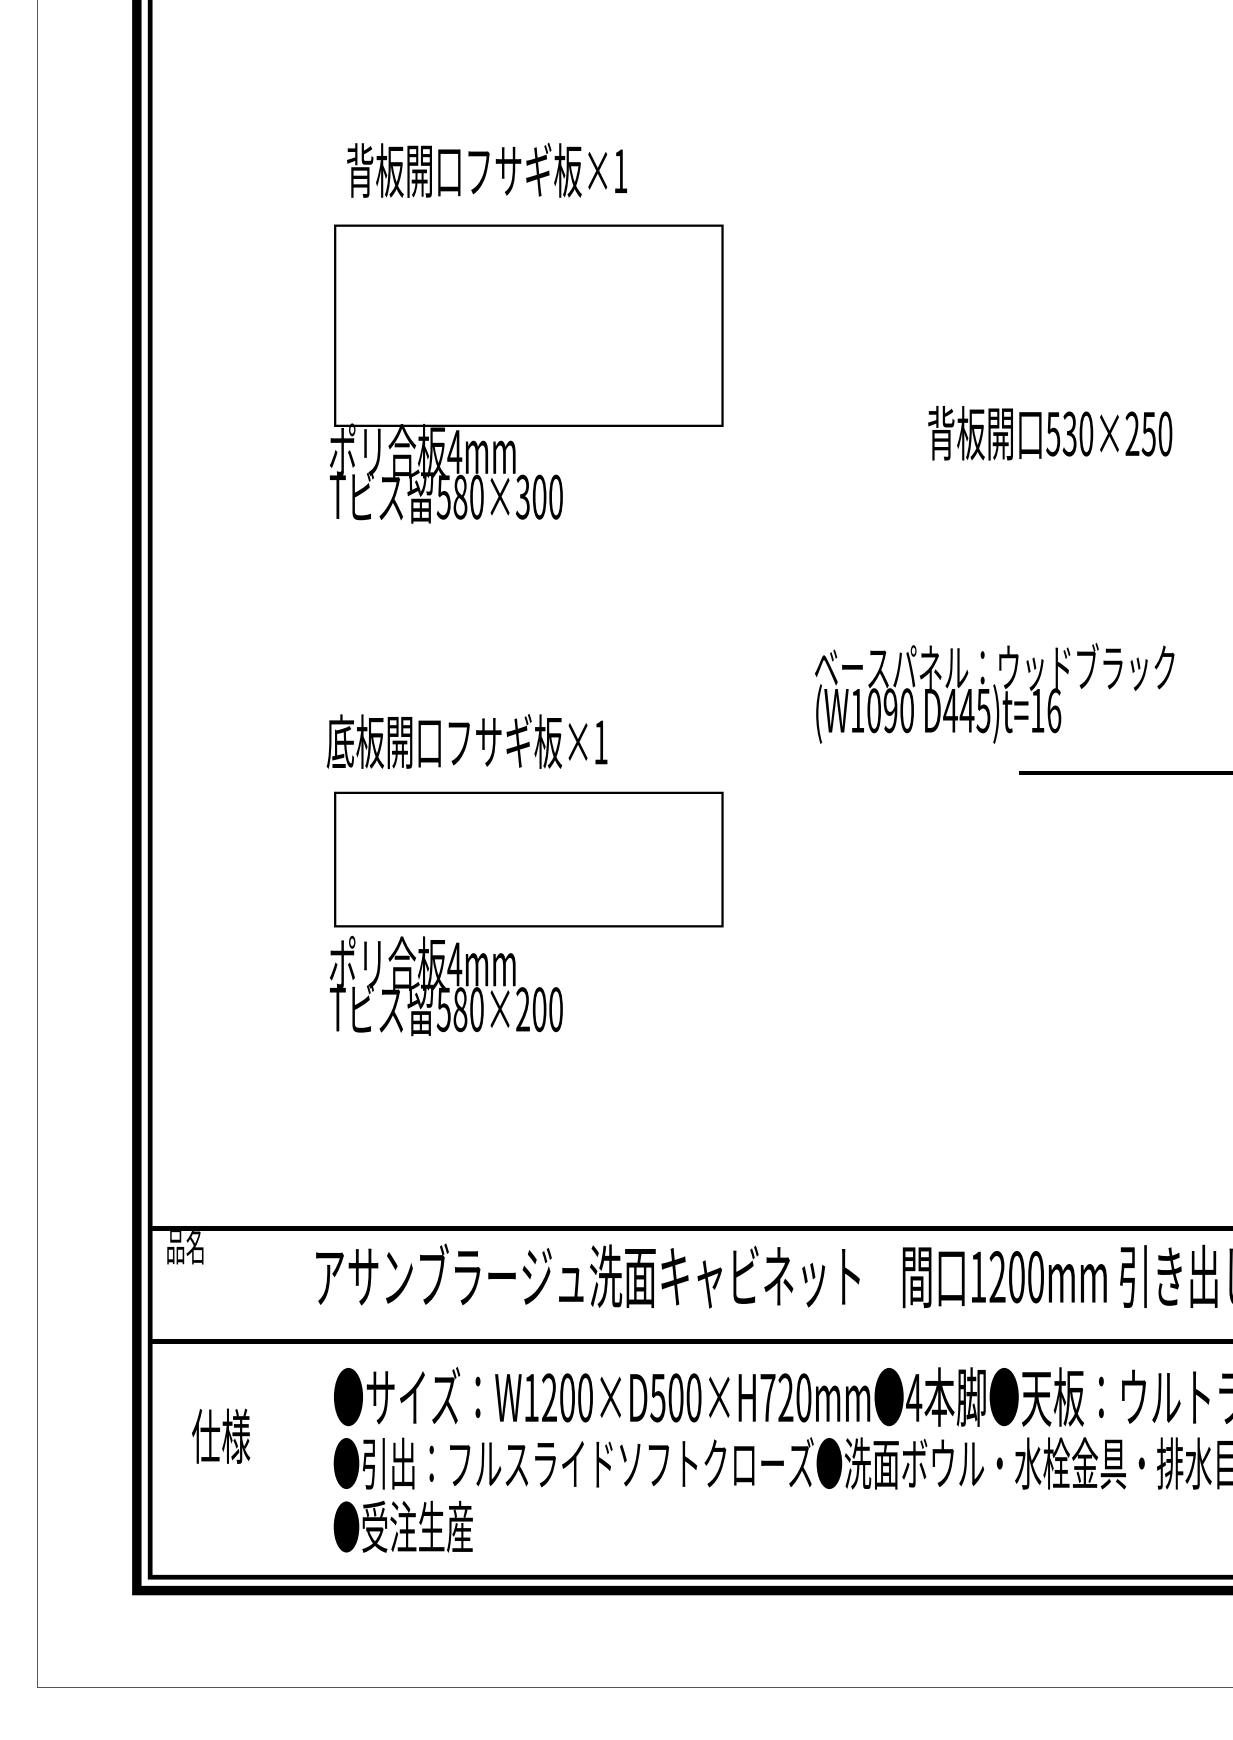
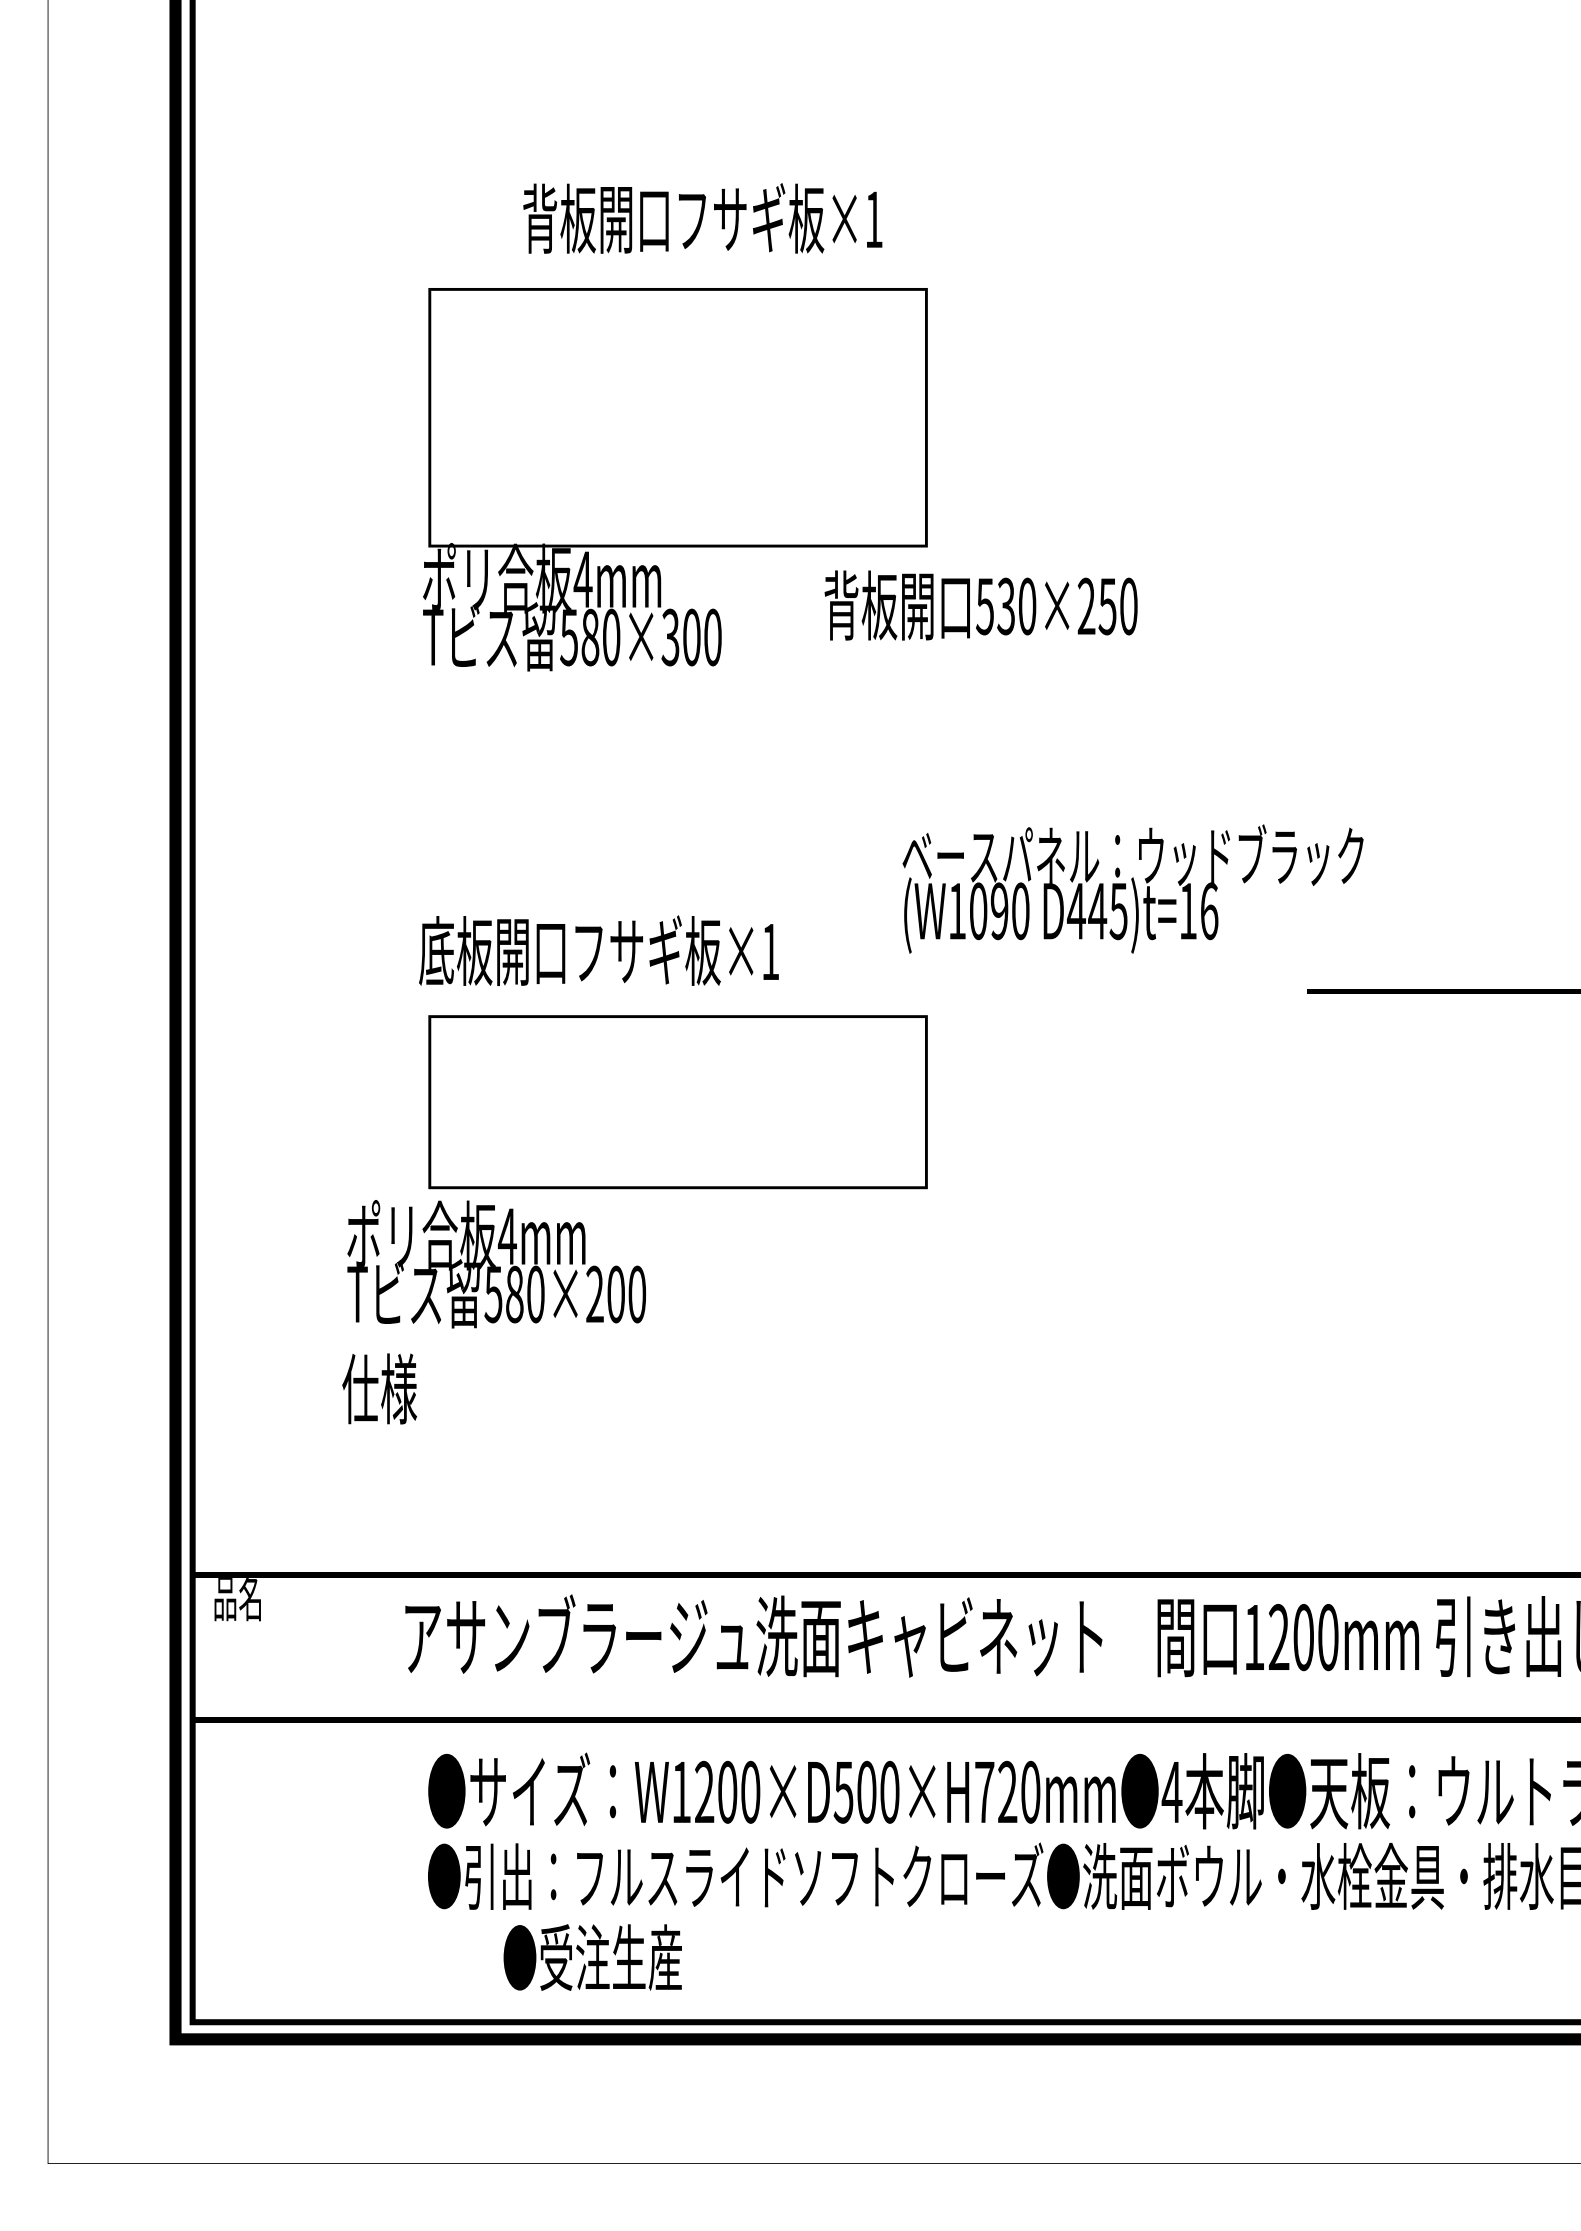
text: (487, 170) -> (703, 218), moved
text: (1050, 432) -> (981, 604), moved
text: (994, 693) -> (1132, 889), moved
text: (446, 985) -> (496, 1263), moved
text: (221, 1435) -> (380, 1387), moved
text: (402, 1526) -> (591, 1957), moved

